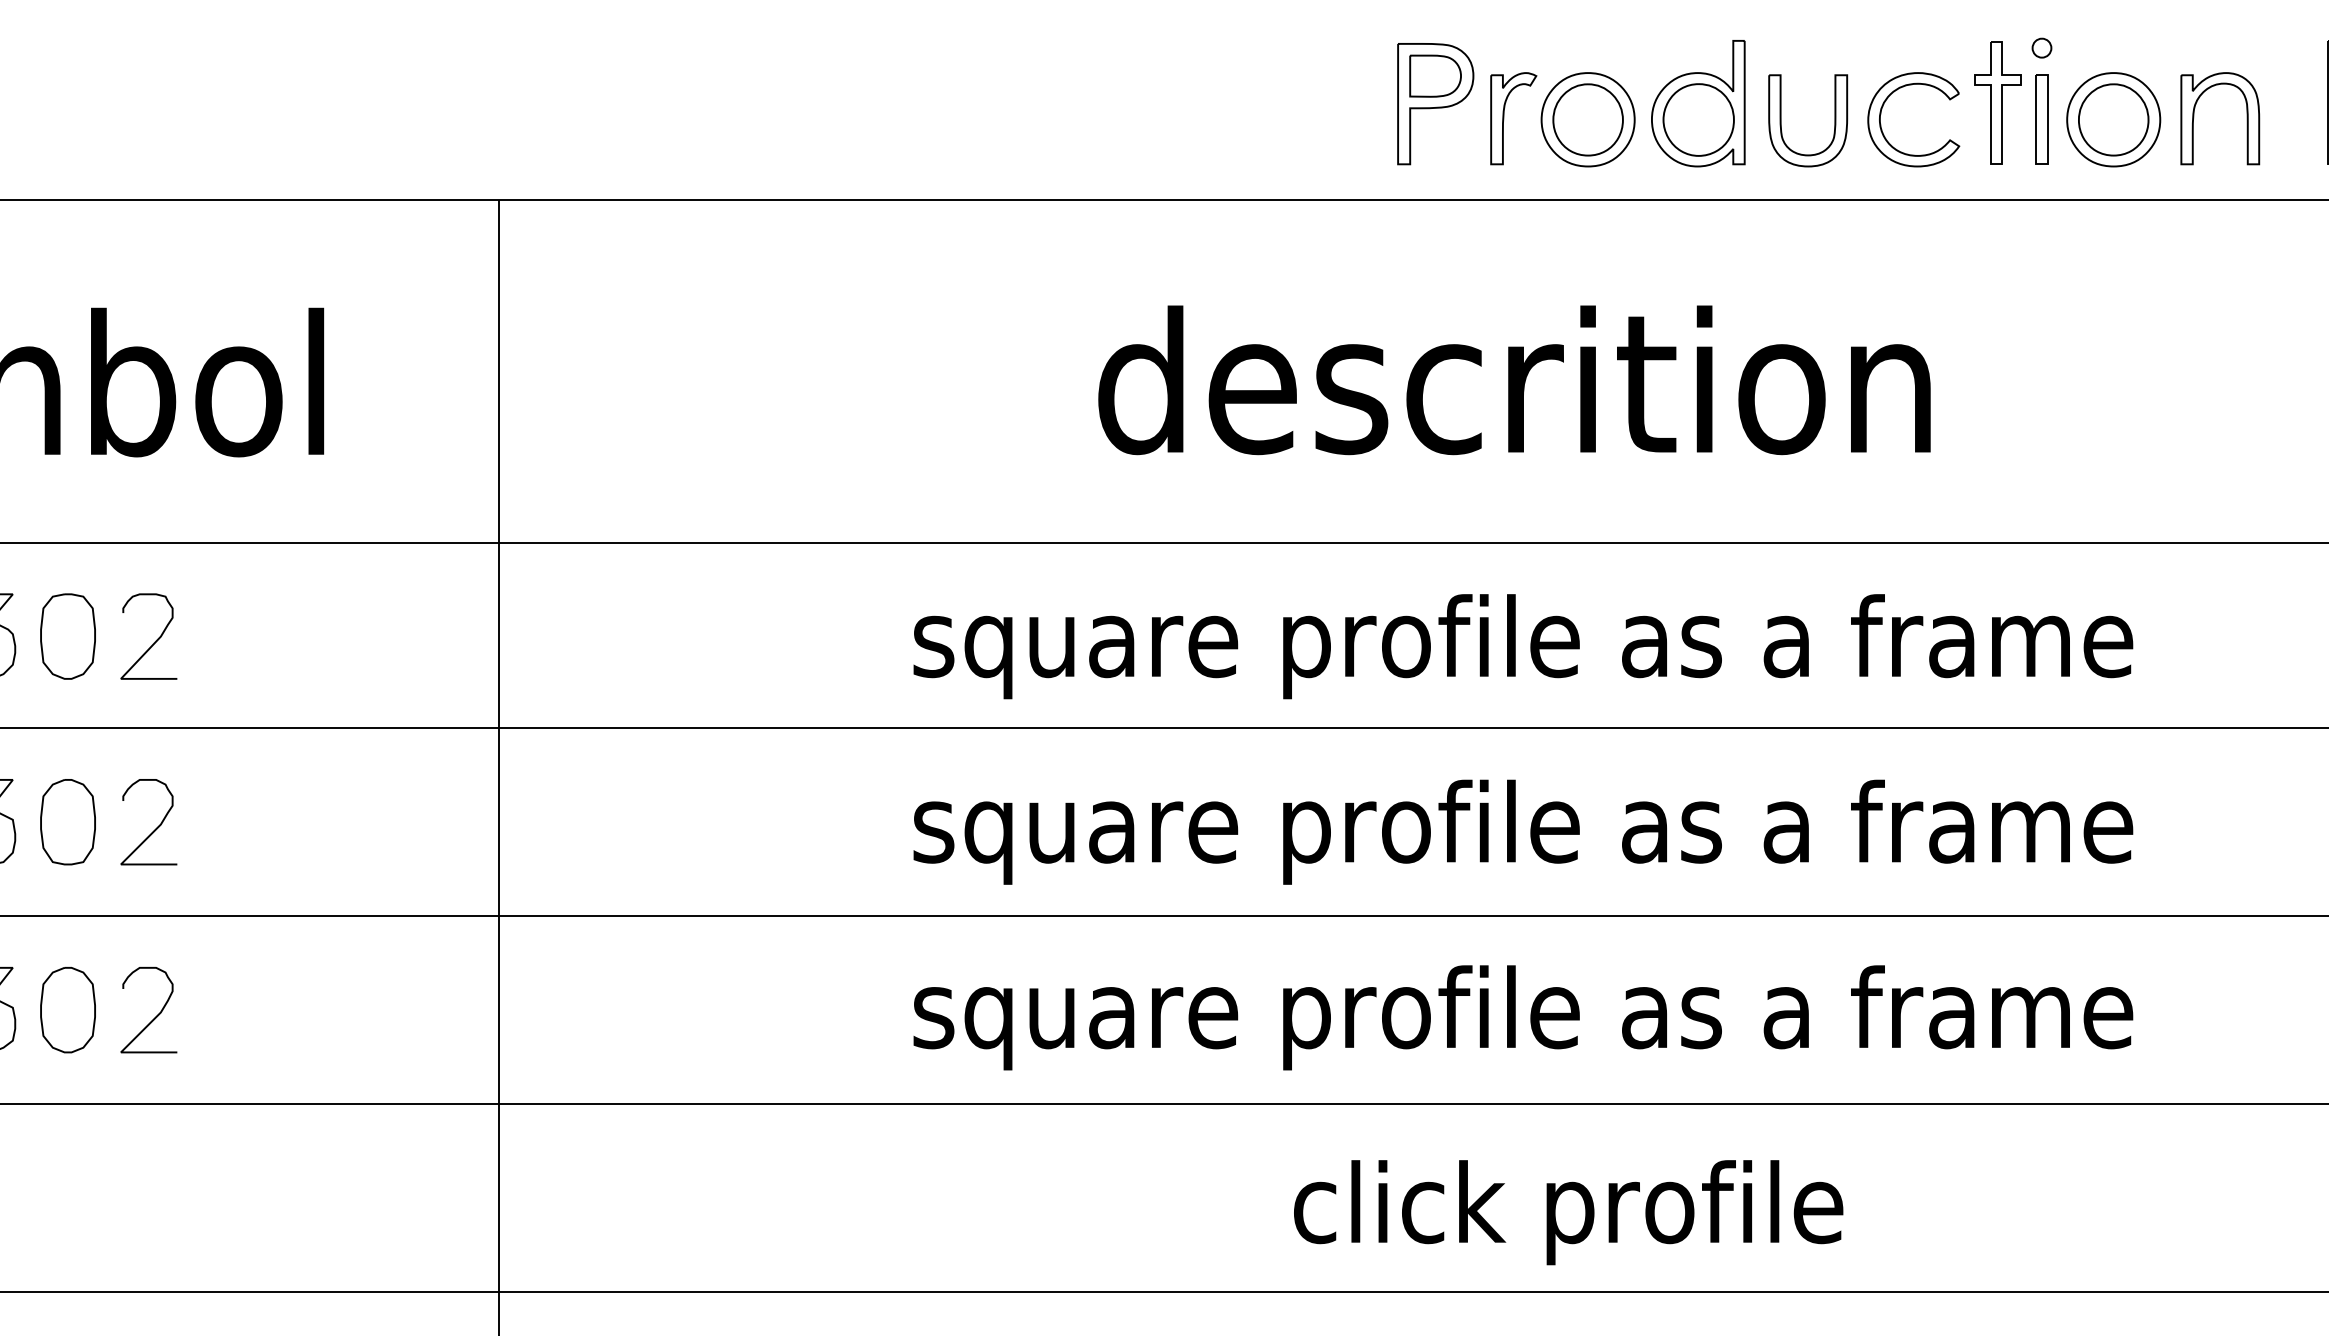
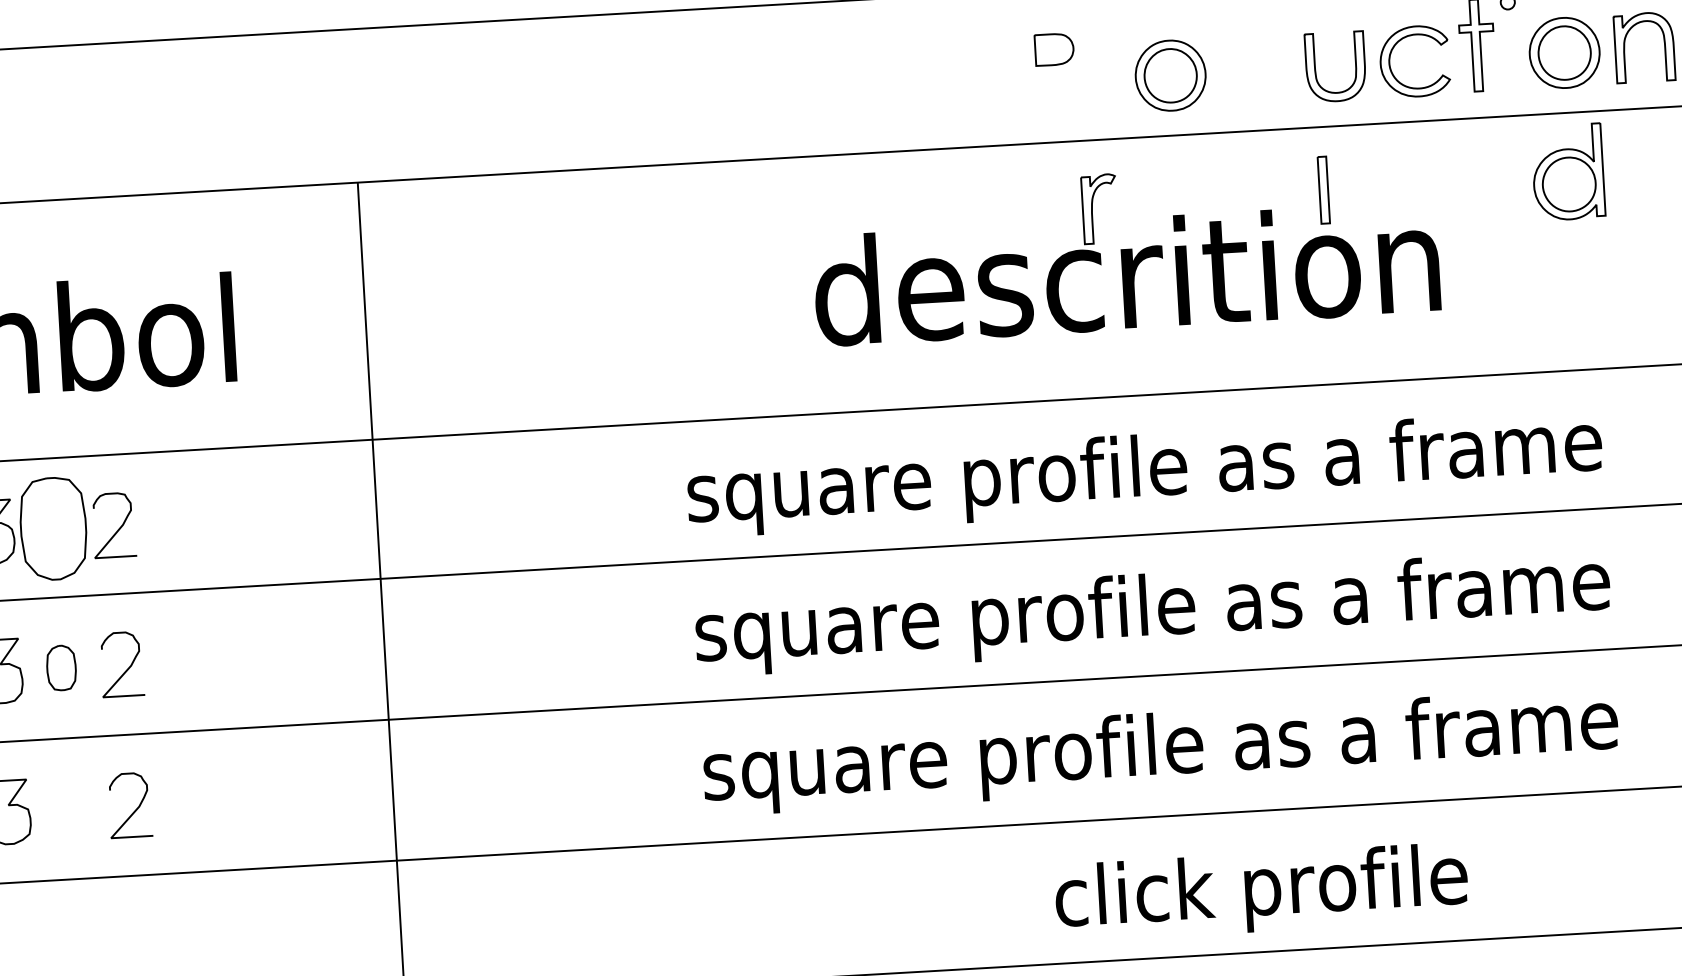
part: (1698, 103) -> (1568, 172), moved
part: (1435, 104) -> (1055, 70), removed
part: (1504, 118) -> (1092, 209), moved
part: (2041, 119) -> (1323, 190), moved
part: (67, 636) -> (53, 528), size x1.6
part: (67, 822) -> (61, 668), size x0.7
part: (67, 1010) -> (69, 809), removed
text: (1568, 1212) -> (1261, 892), moved

